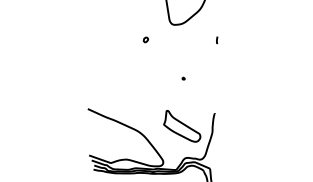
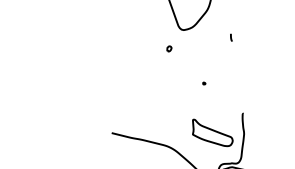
part: (145, 39) -> (168, 48), moved

